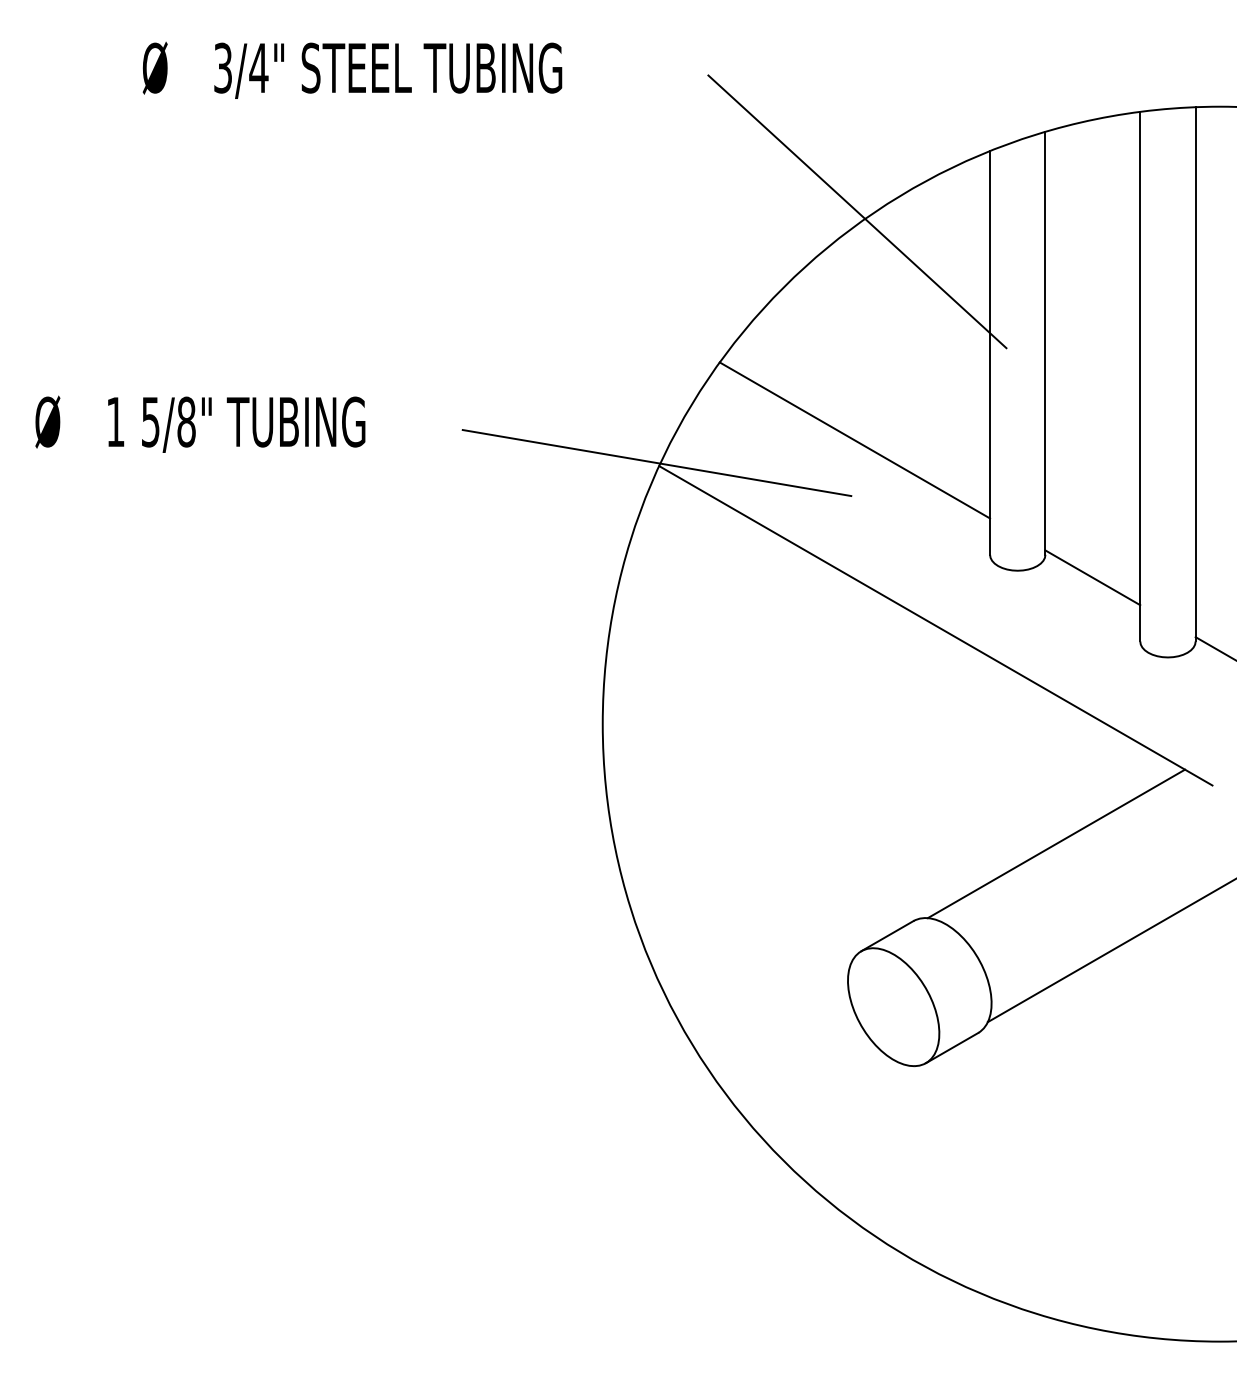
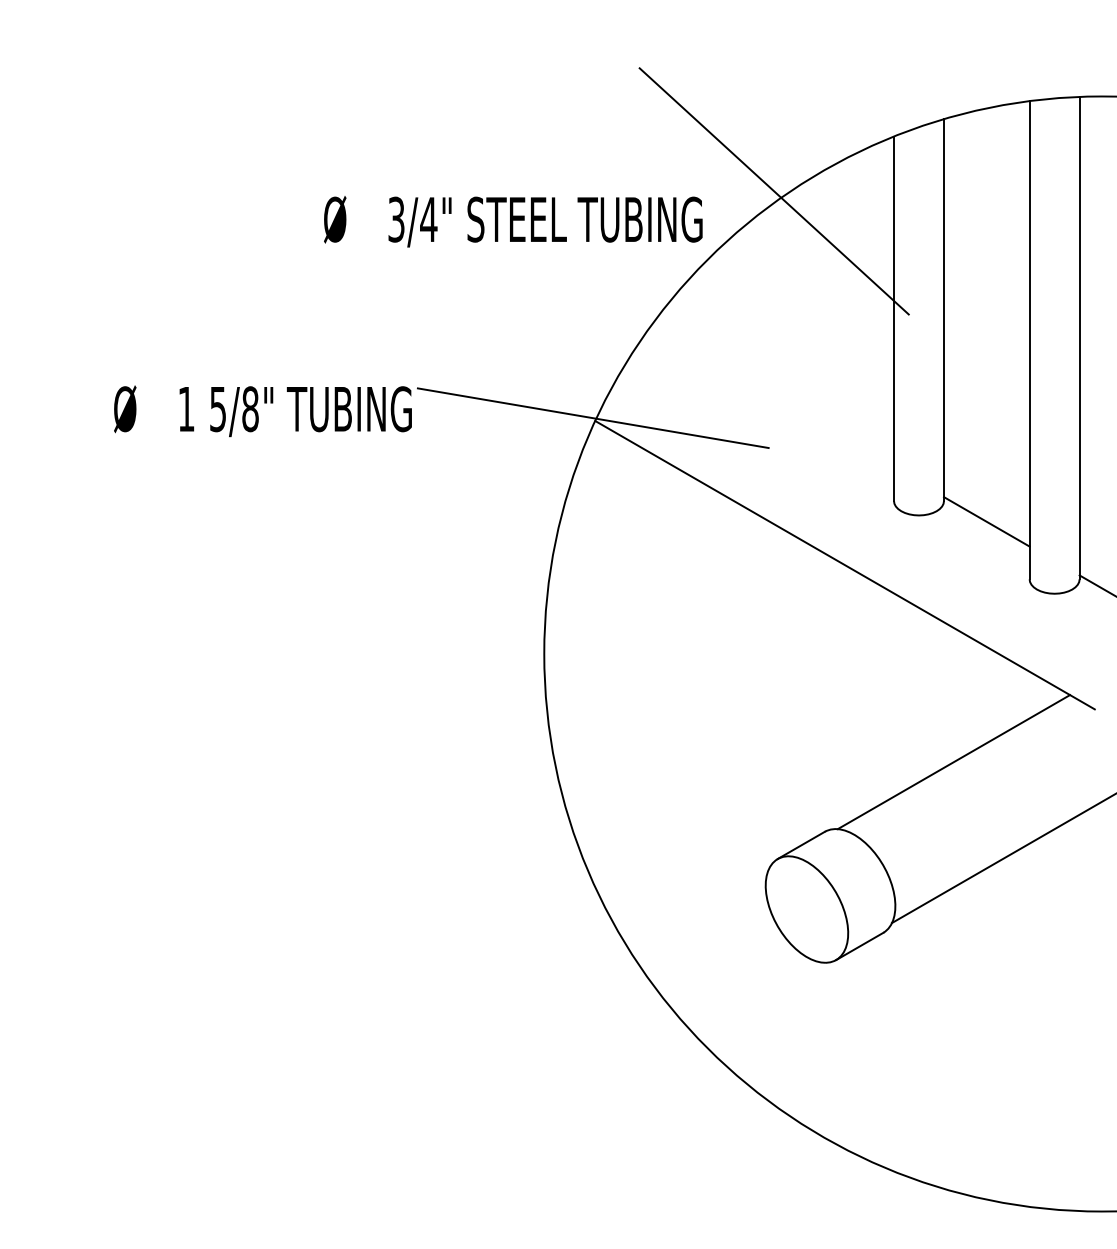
text: (352, 70) -> (513, 221), moved
text: (199, 424) -> (262, 411), moved
line: (854, 440) -> (771, 397), removed

